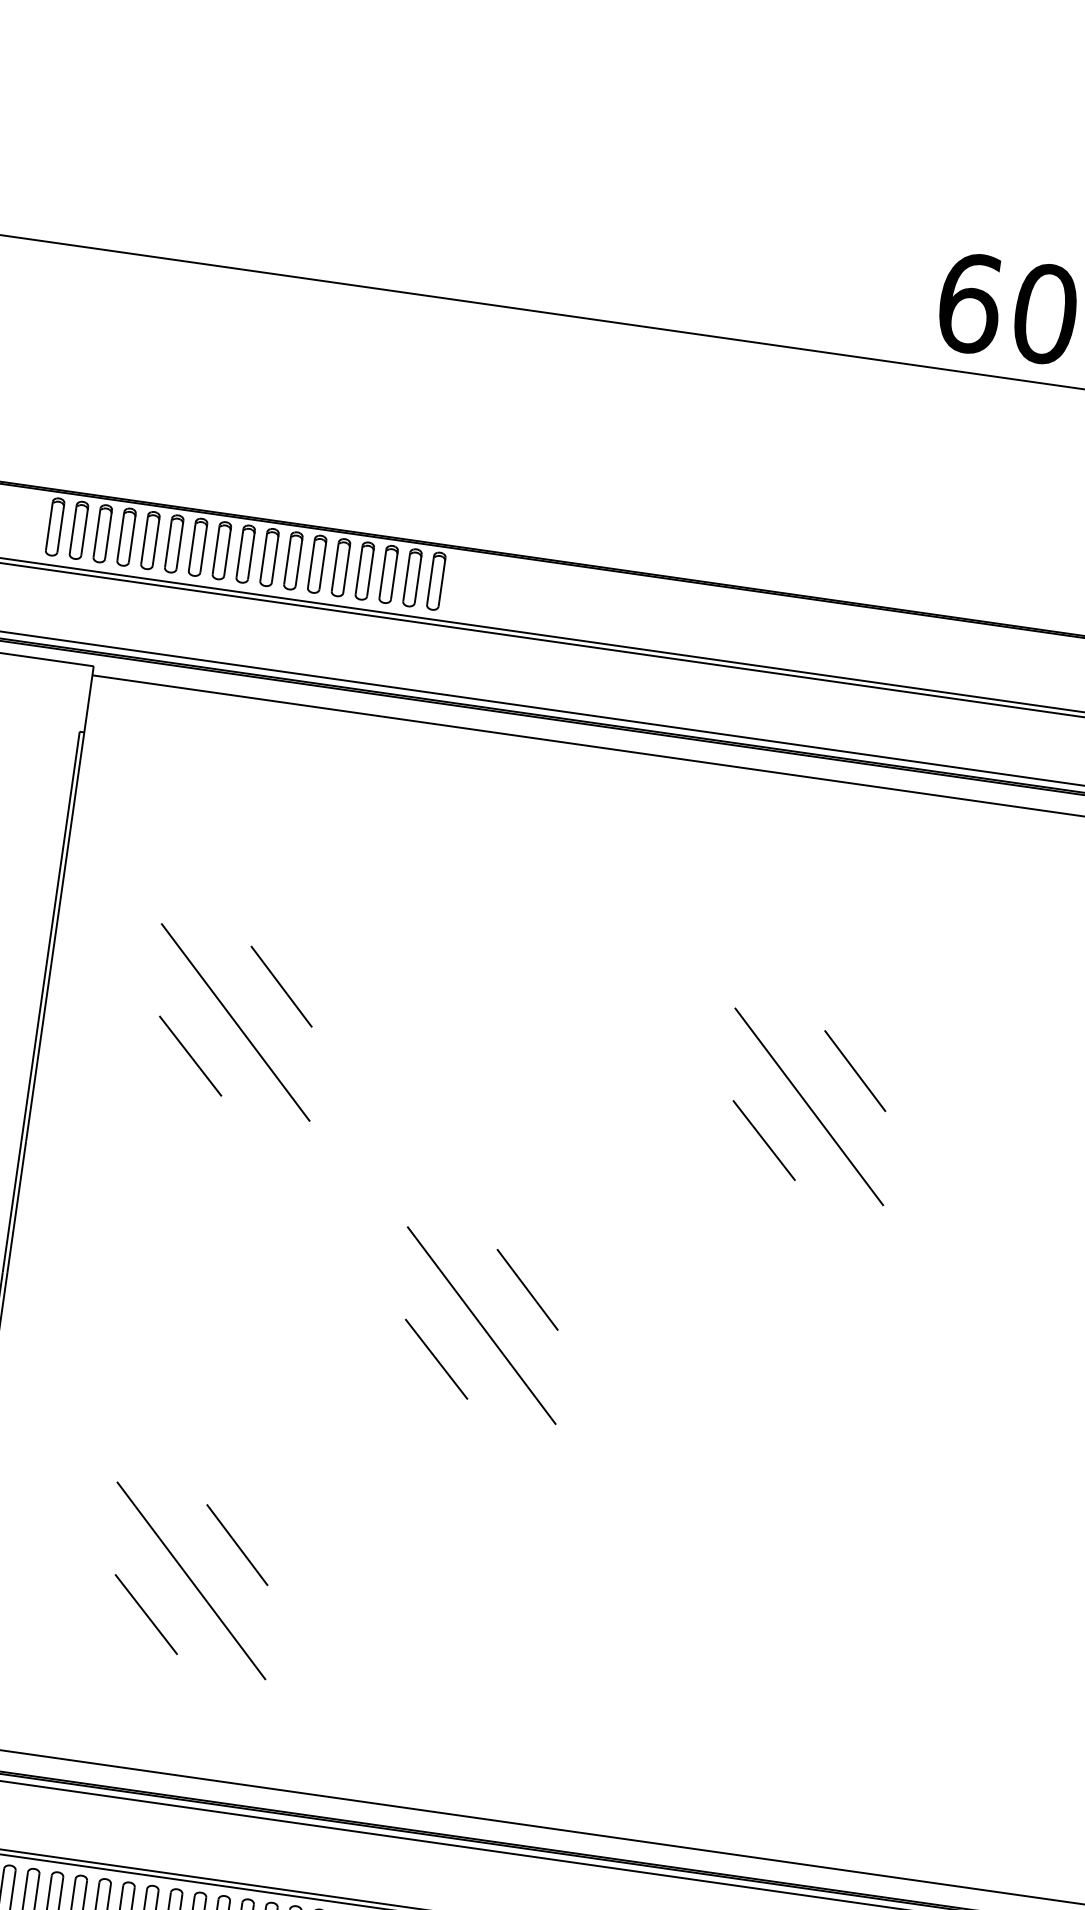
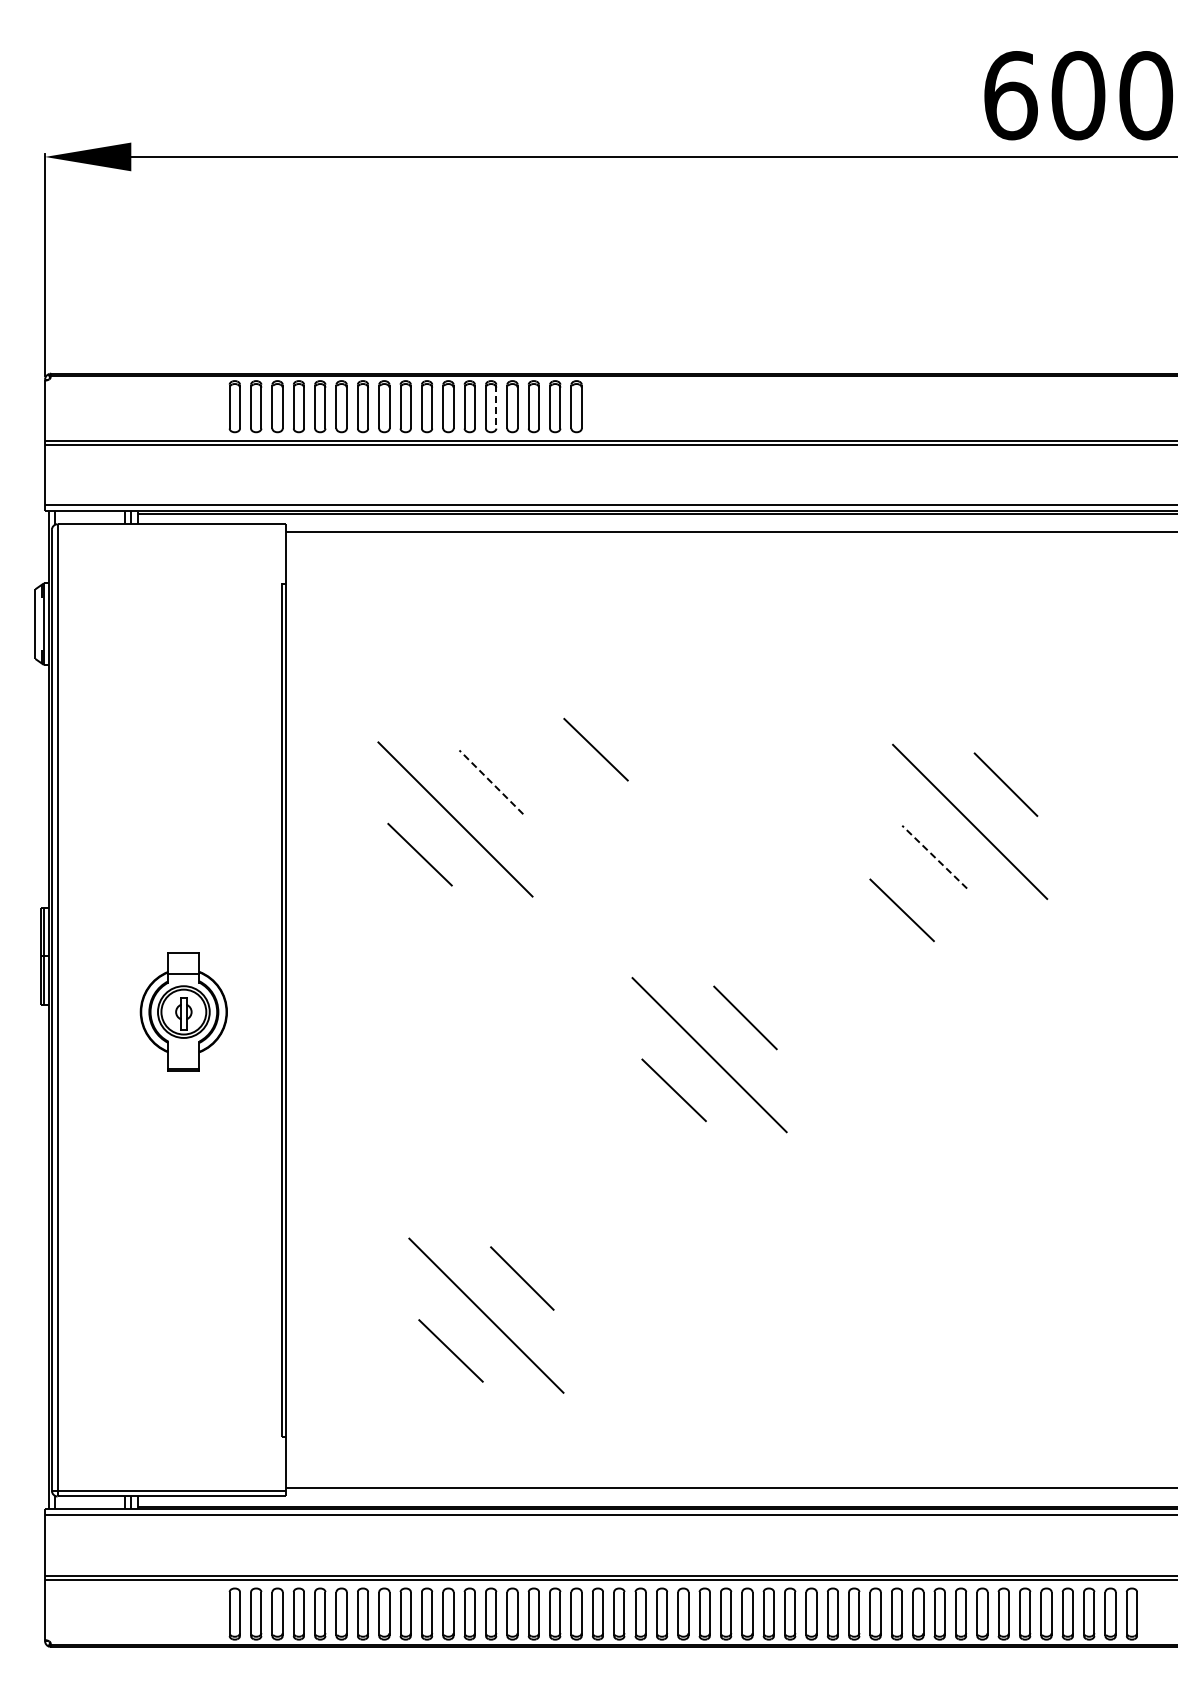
line: (347, 568) -> (496, 406), solid -> dashed
line: (402, 966) -> (595, 749), added
line: (281, 985) -> (491, 781), solid -> dashed
line: (764, 1139) -> (934, 856), solid -> dashed
line: (718, 1194) -> (901, 910), added

